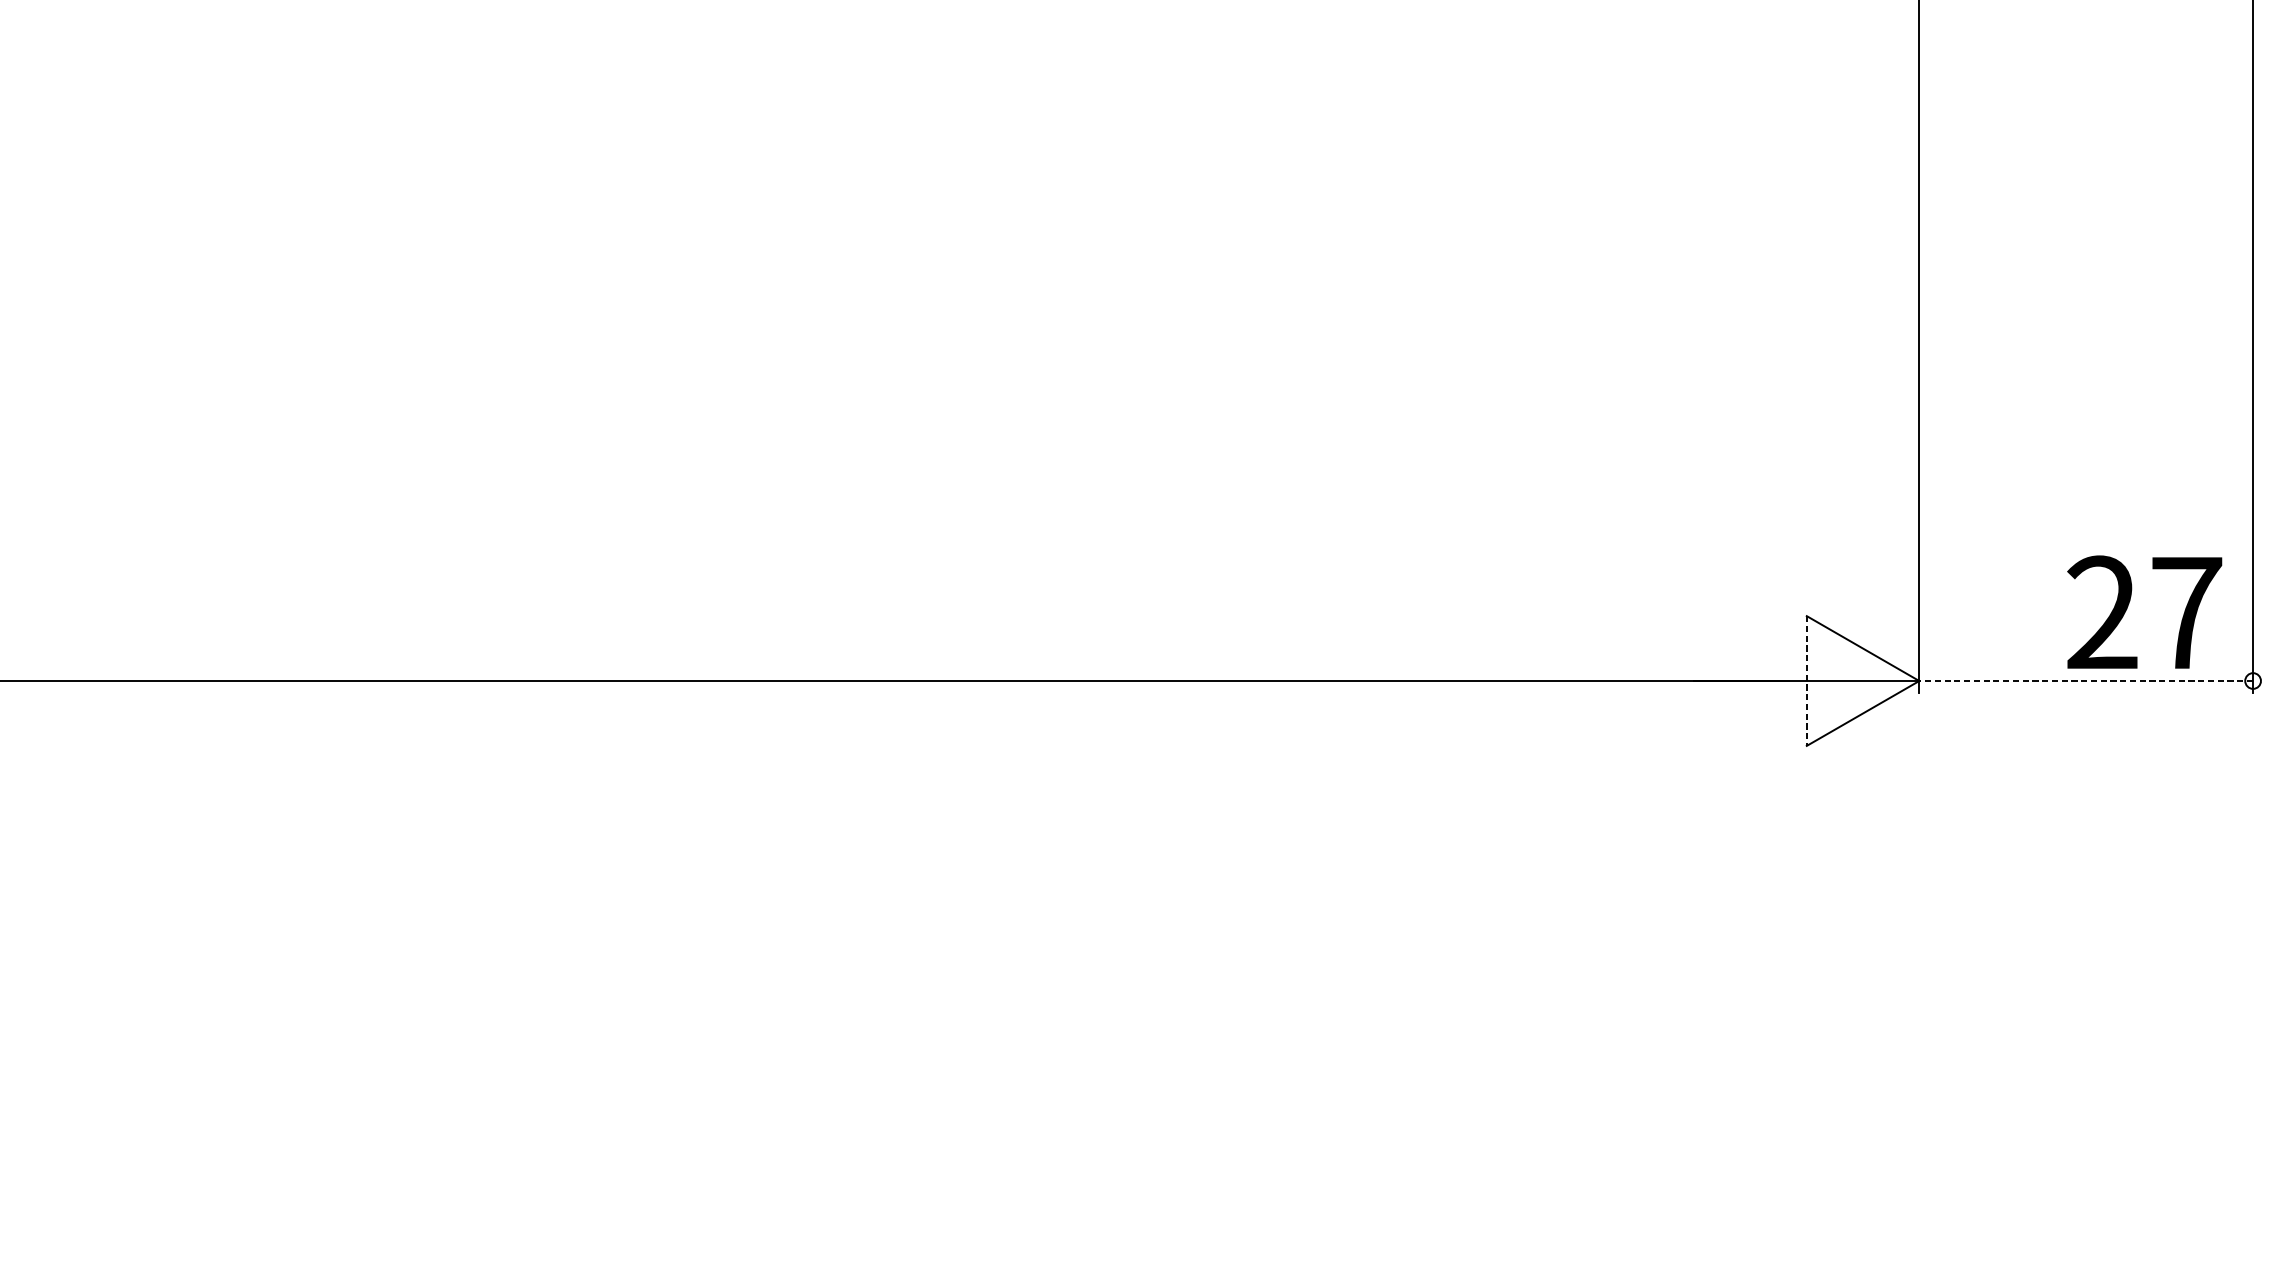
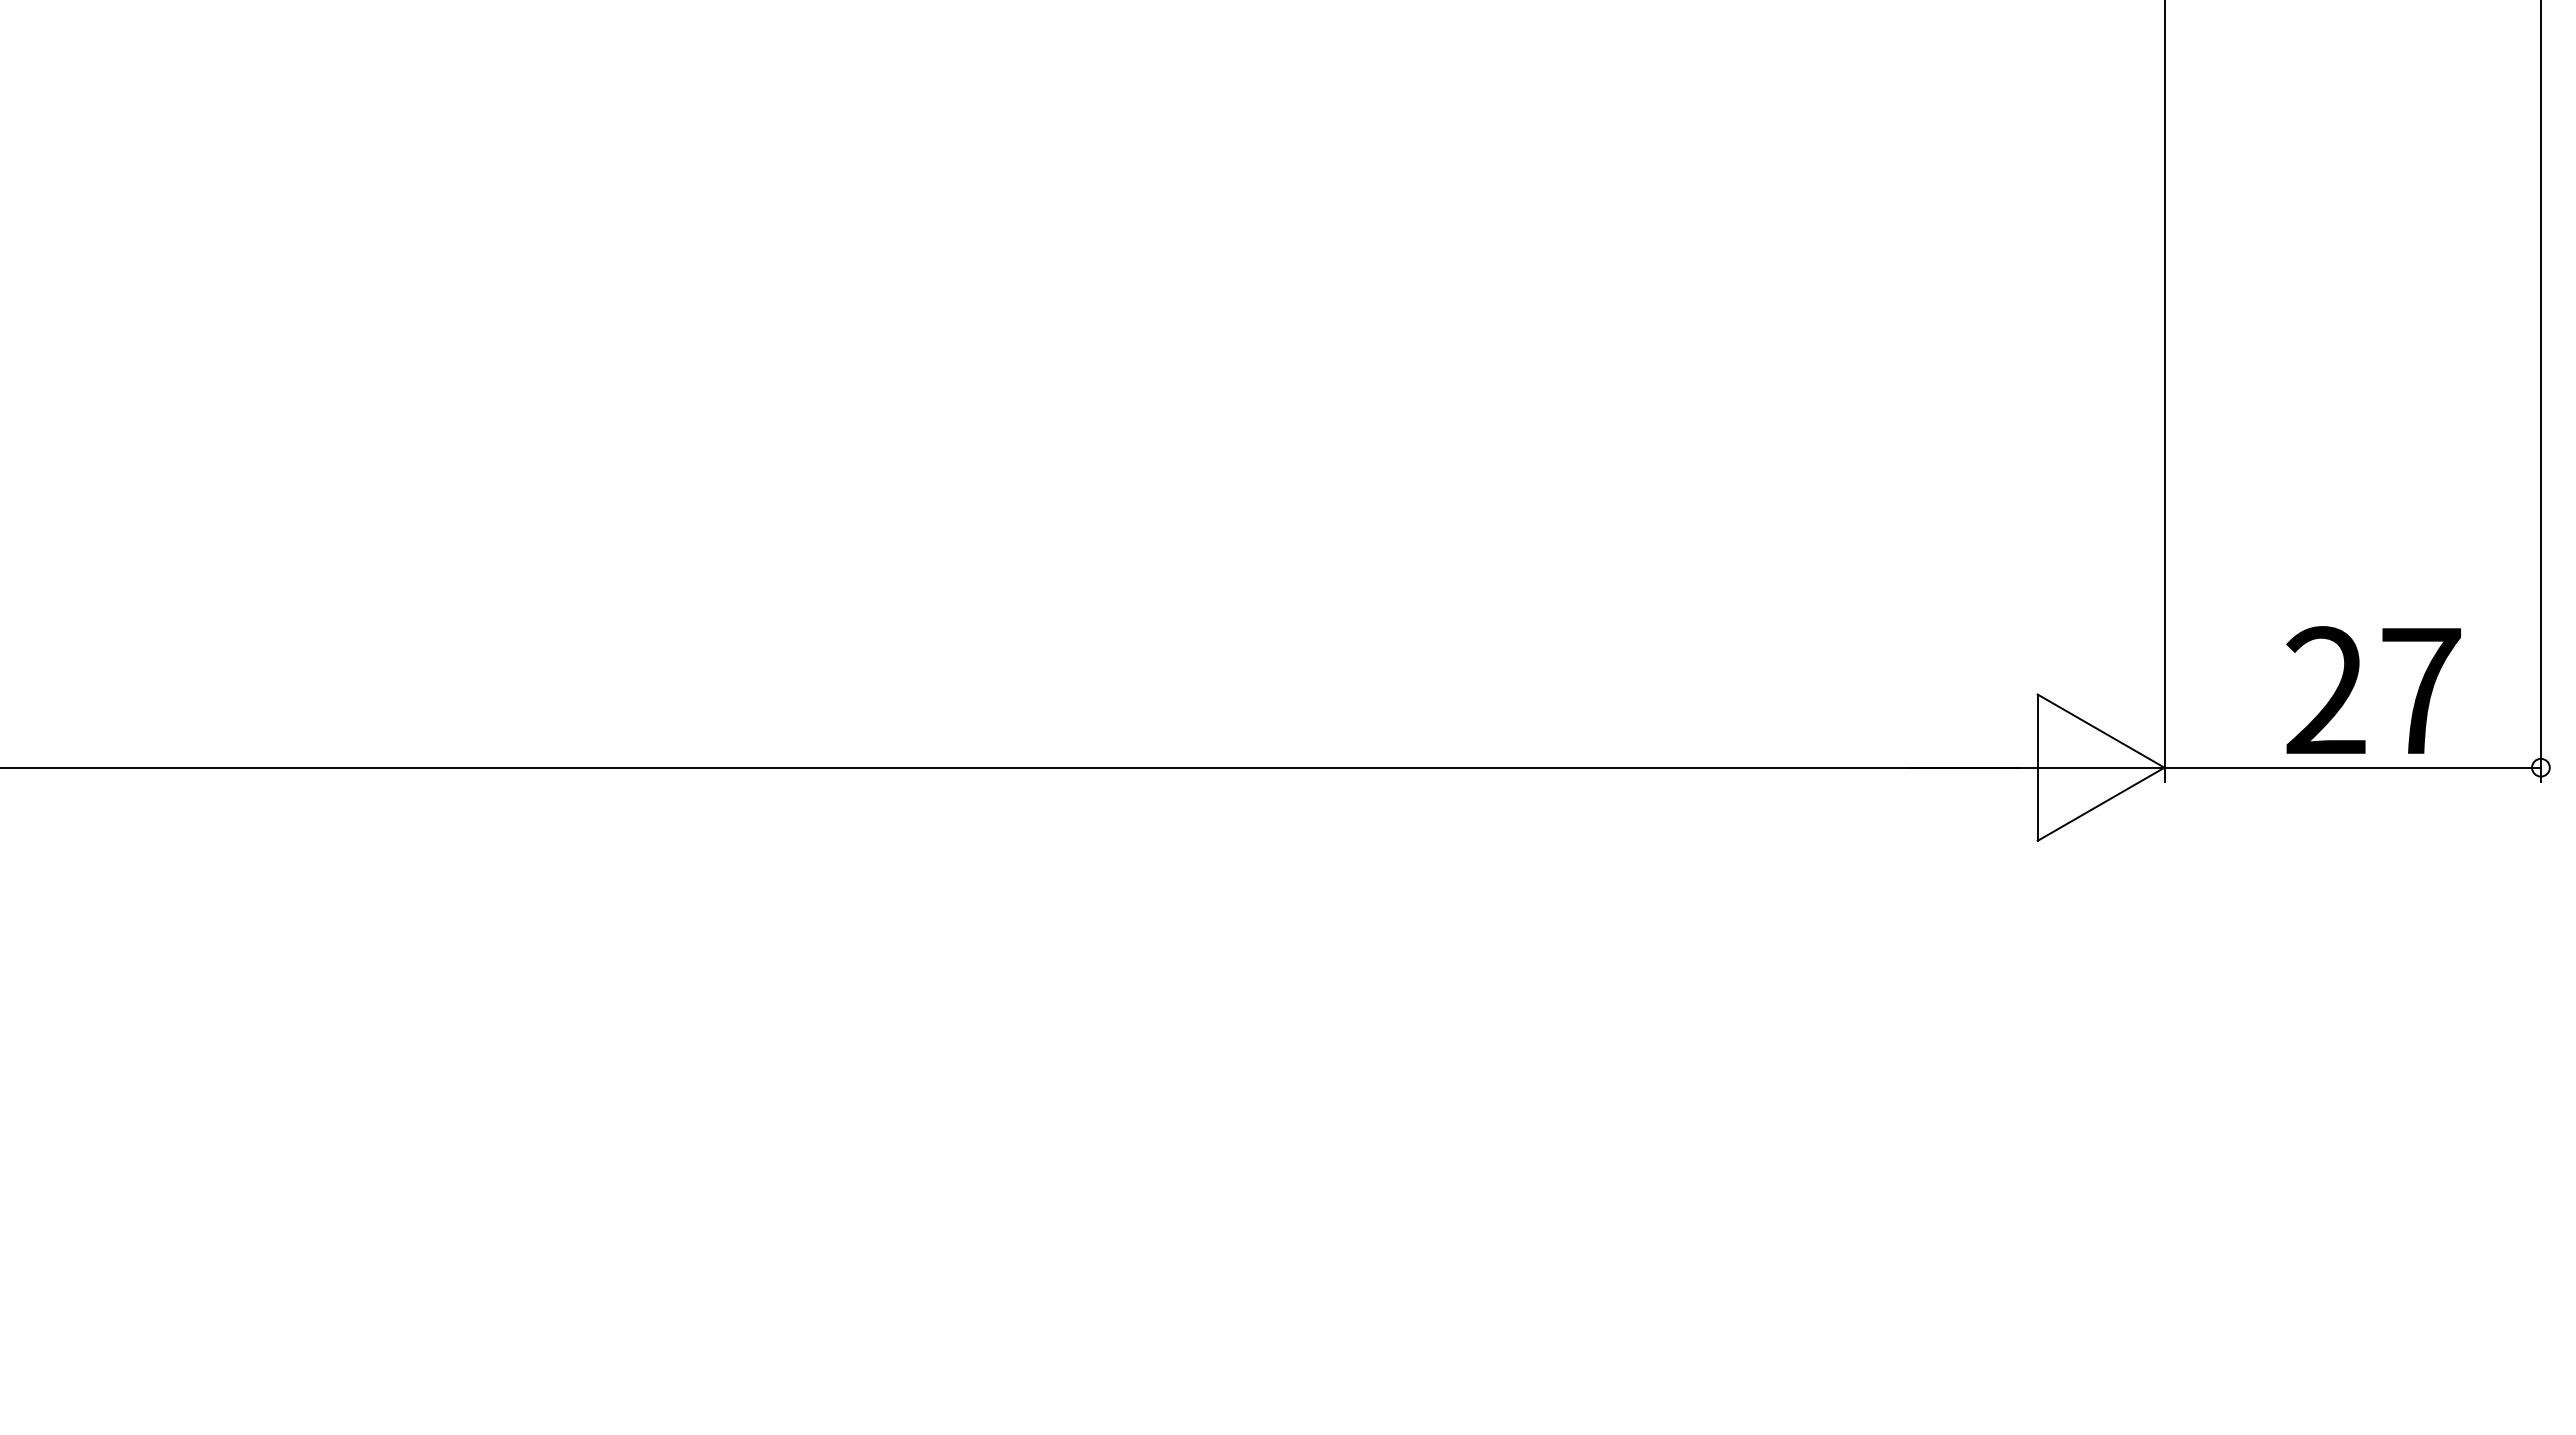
text: (2144, 611) -> (2373, 689), moved
line: (2085, 680) -> (2352, 767), dashed -> solid
line: (1806, 681) -> (2037, 768), dashed -> solid

